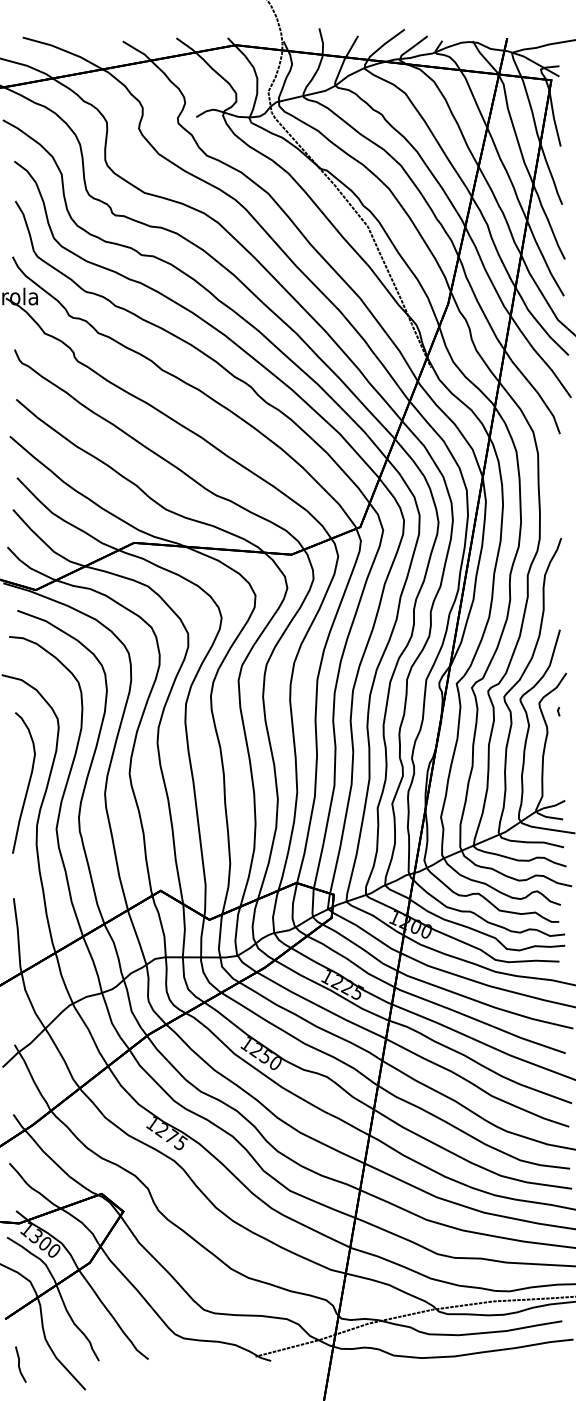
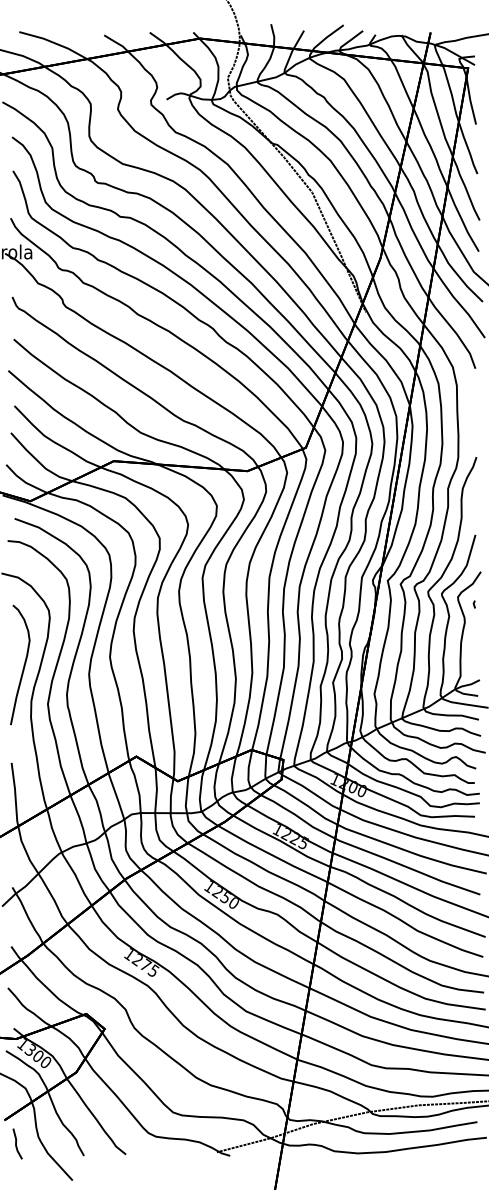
line: (19, 1364) -> (16, 1143), moved

